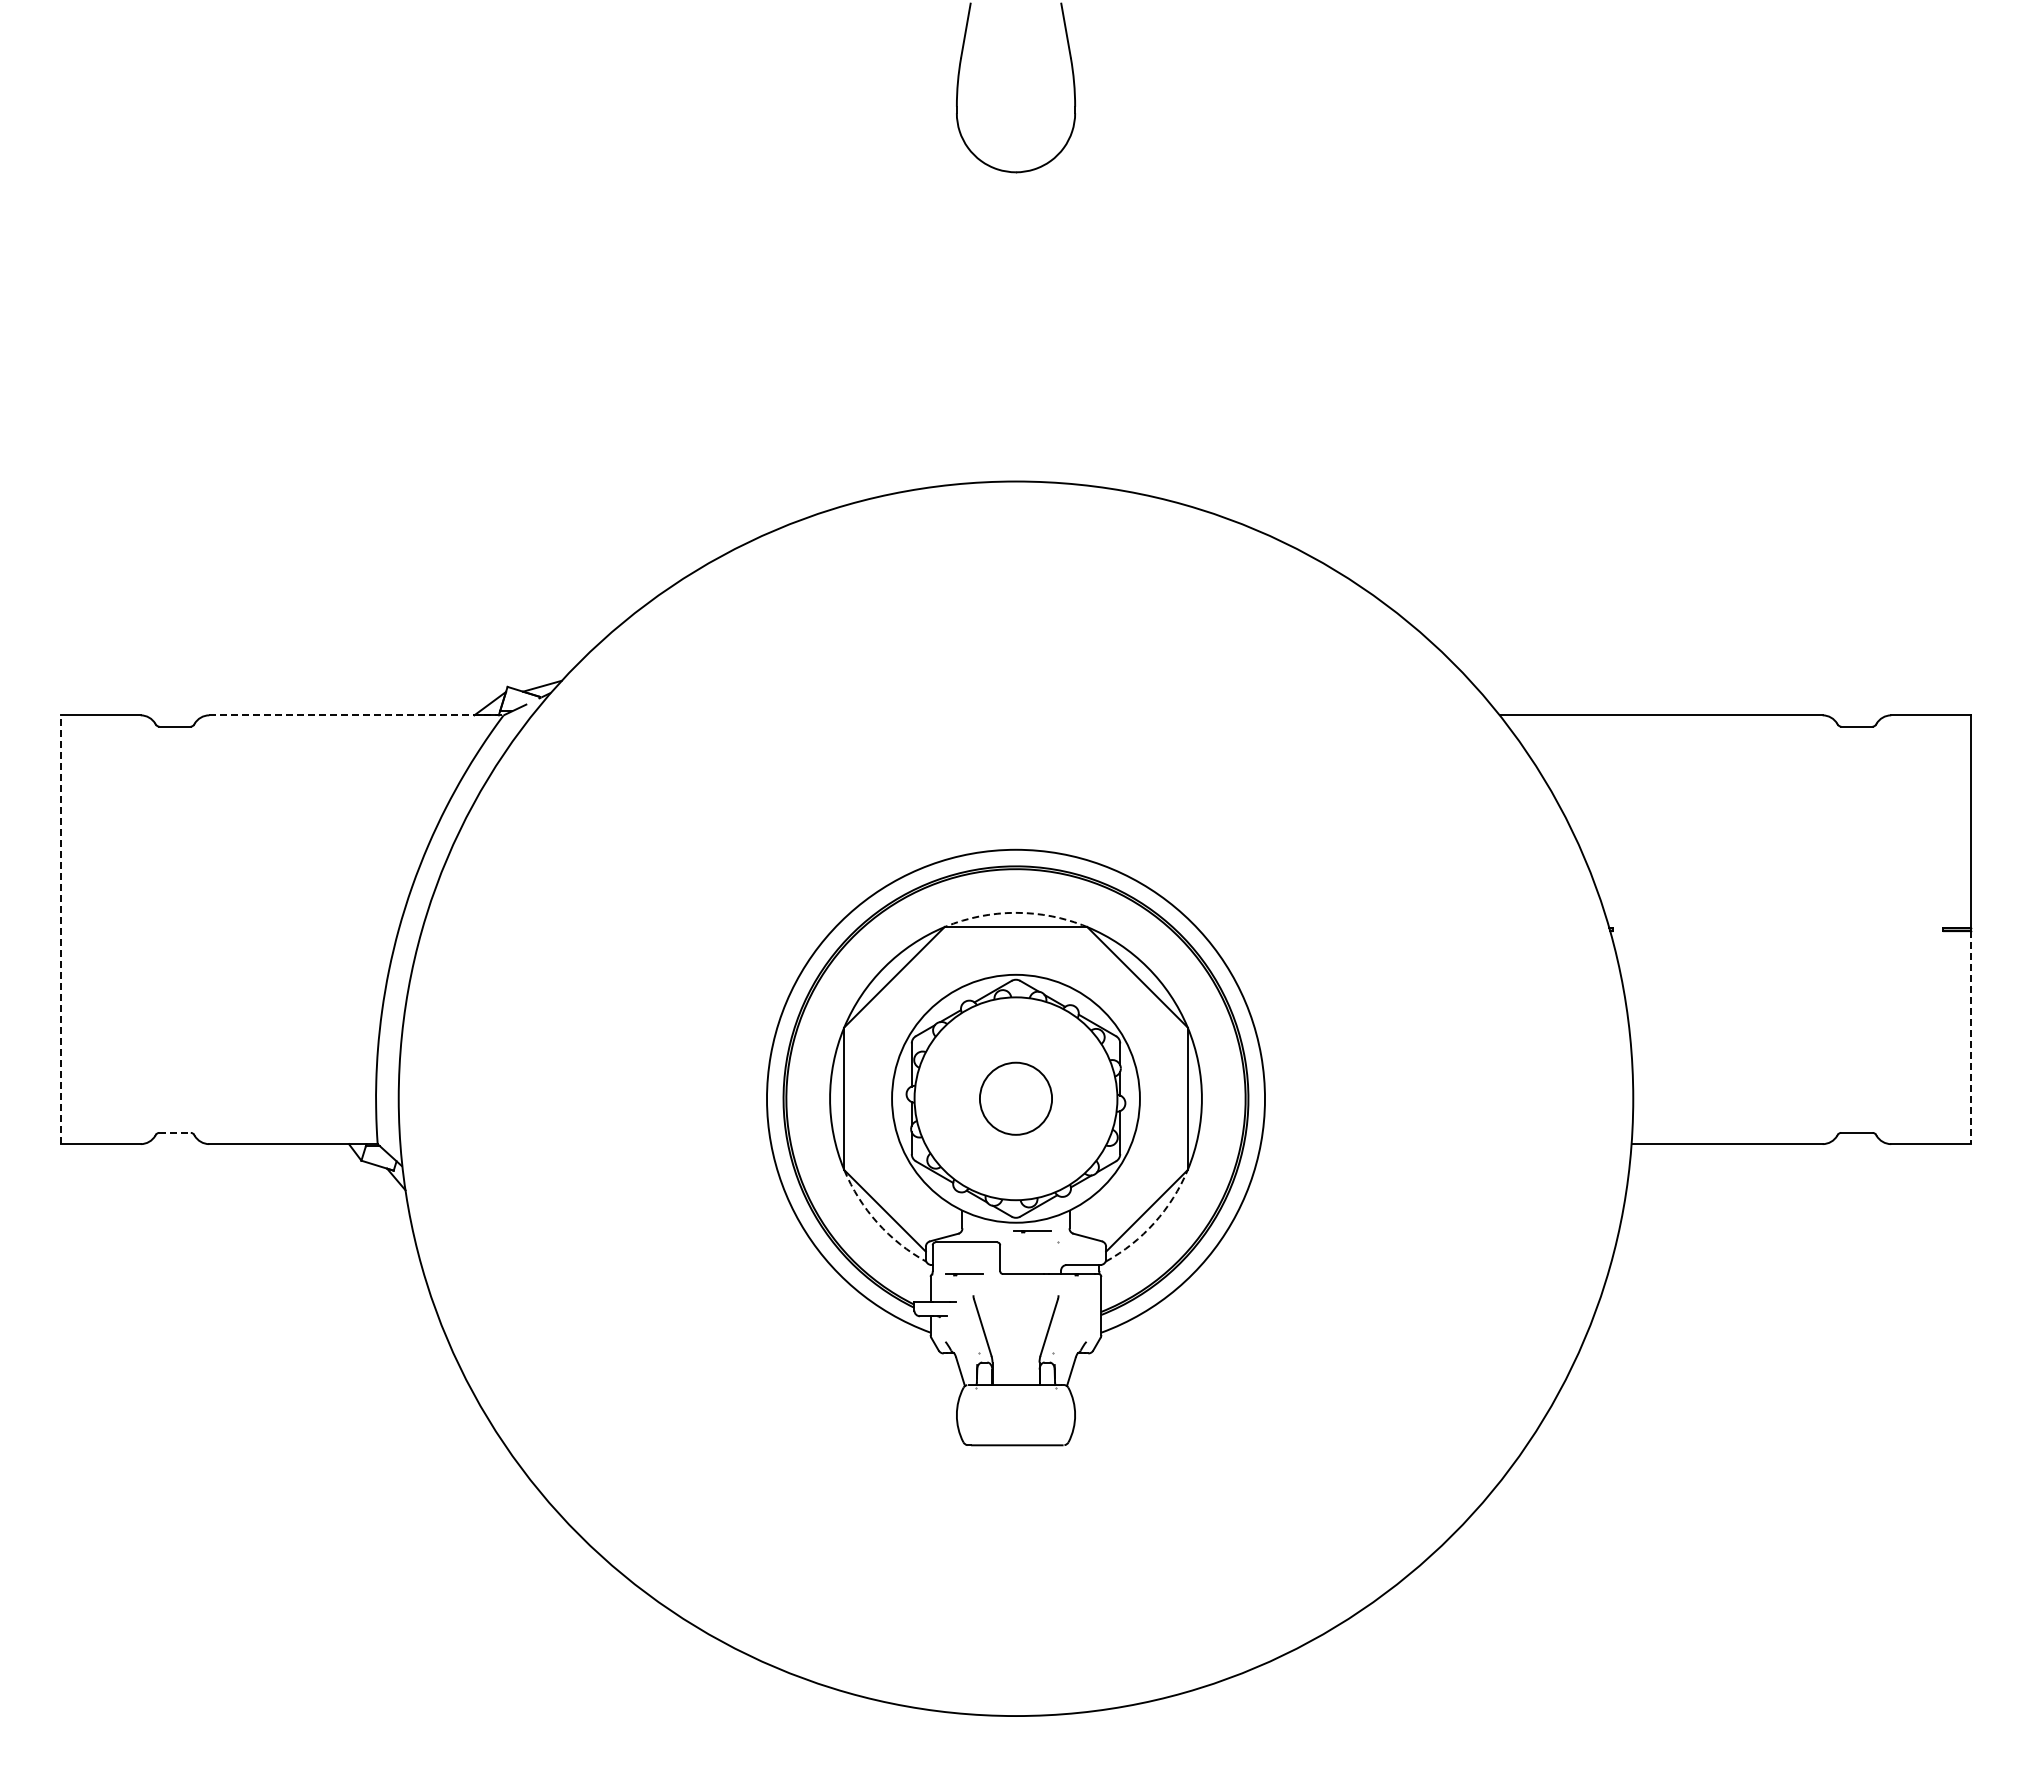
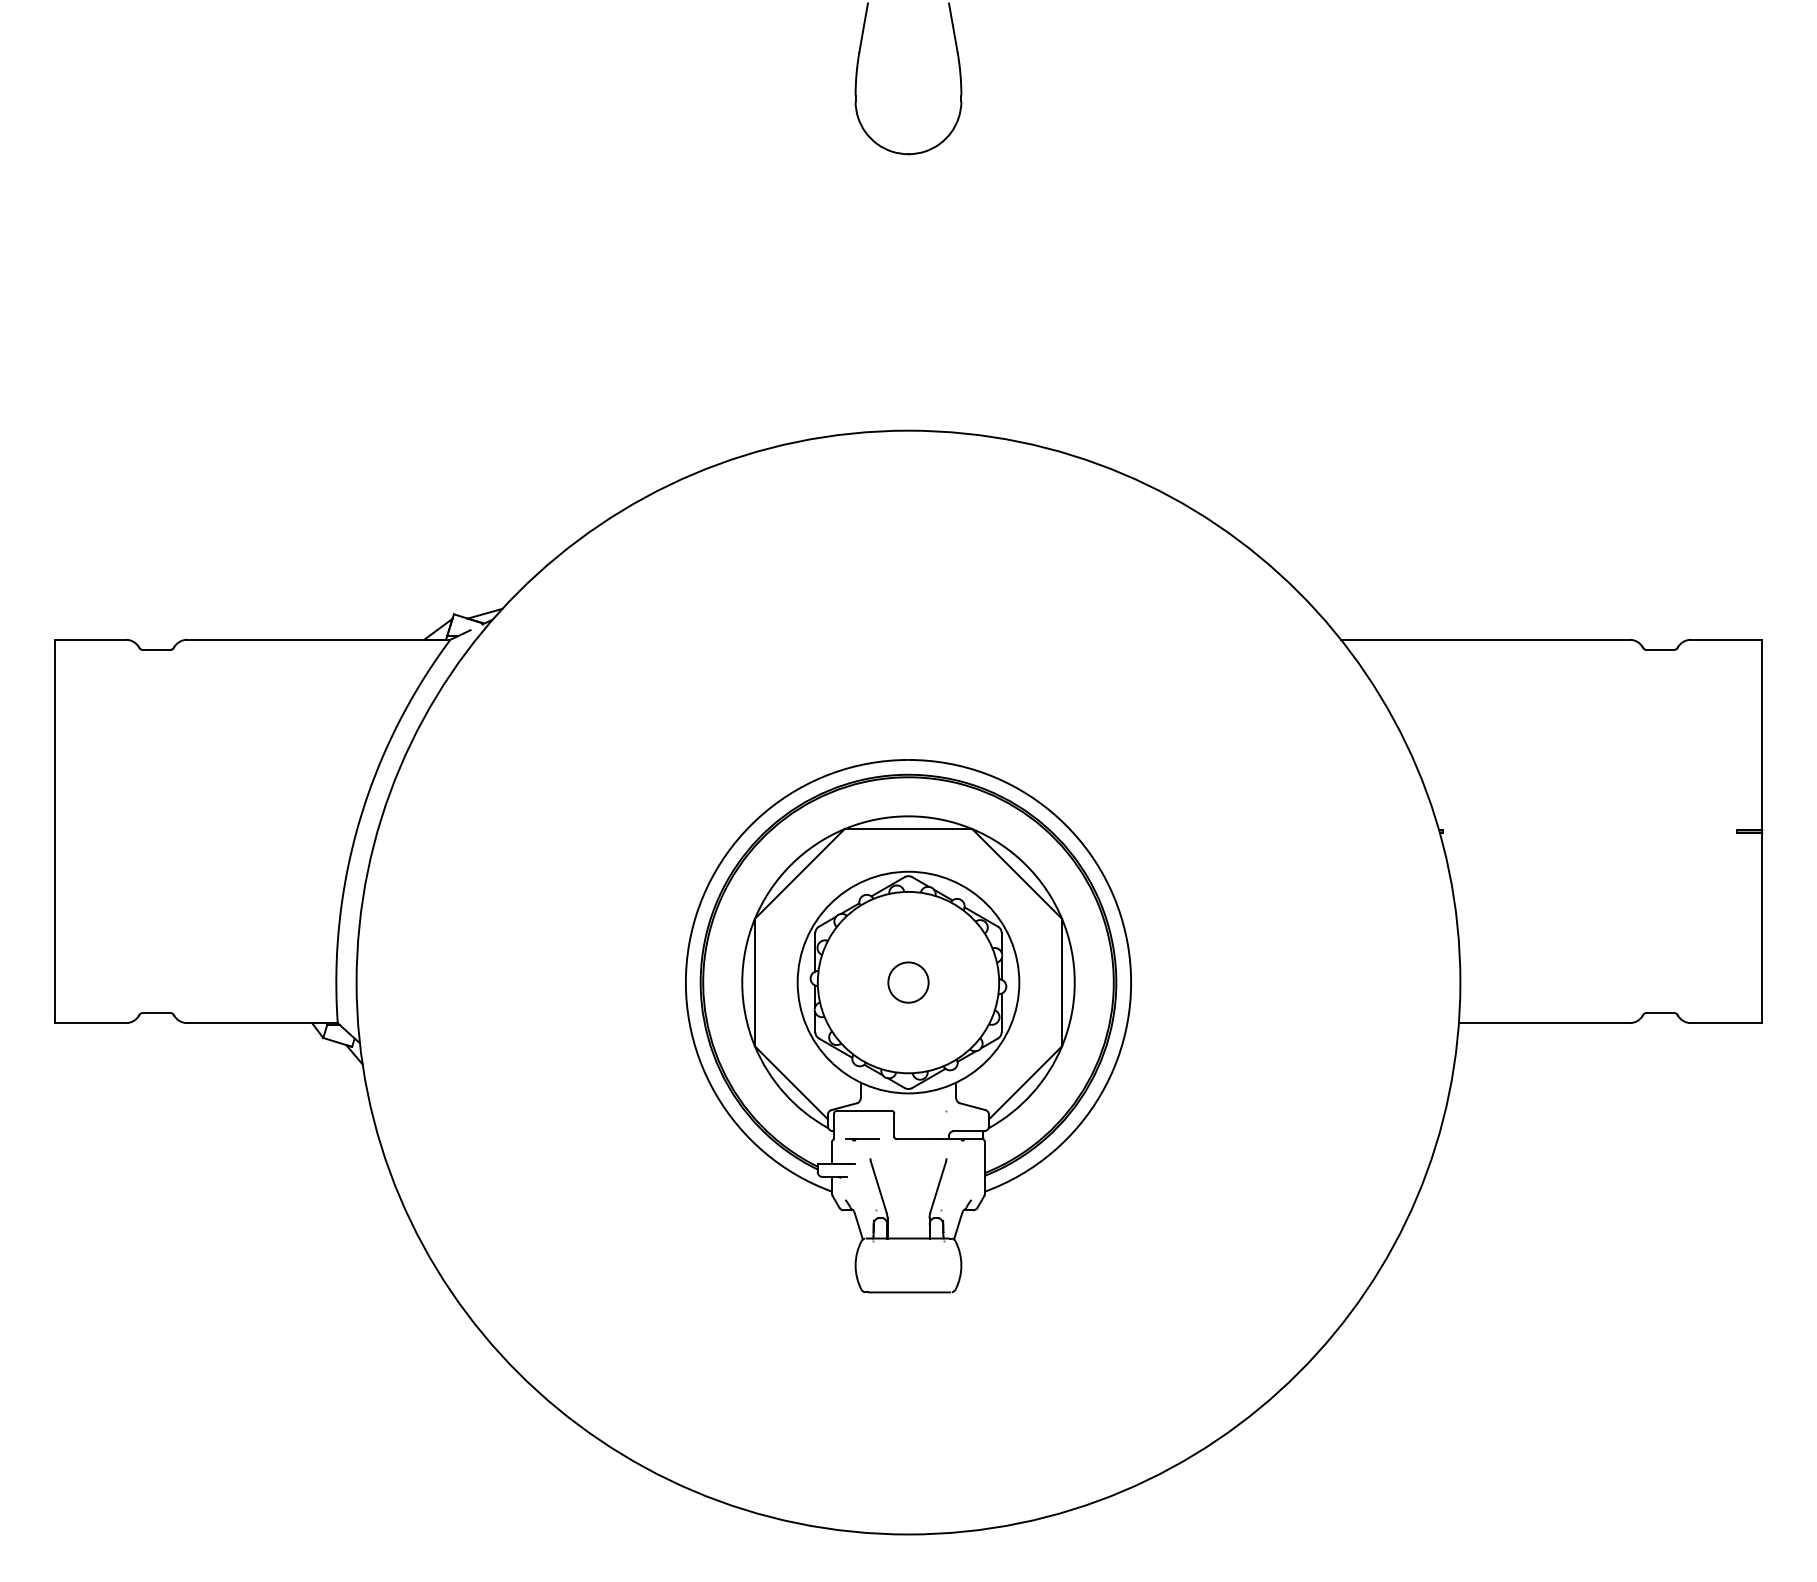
line: (356, 715) -> (318, 639), dashed -> solid
arc: (1016, 912) -> (908, 816), dashed -> solid
line: (60, 929) -> (54, 831), dashed -> solid
line: (1971, 1038) -> (1762, 928), dashed -> solid
circle: (1015, 1098) -> (908, 982), size x0.62
line: (175, 1132) -> (157, 1012), dashed -> solid
arc: (877, 1222) -> (784, 1093), dashed -> solid
arc: (1154, 1222) -> (1032, 1093), dashed -> solid
part: (1032, 1231) -> (923, 1101), removed

